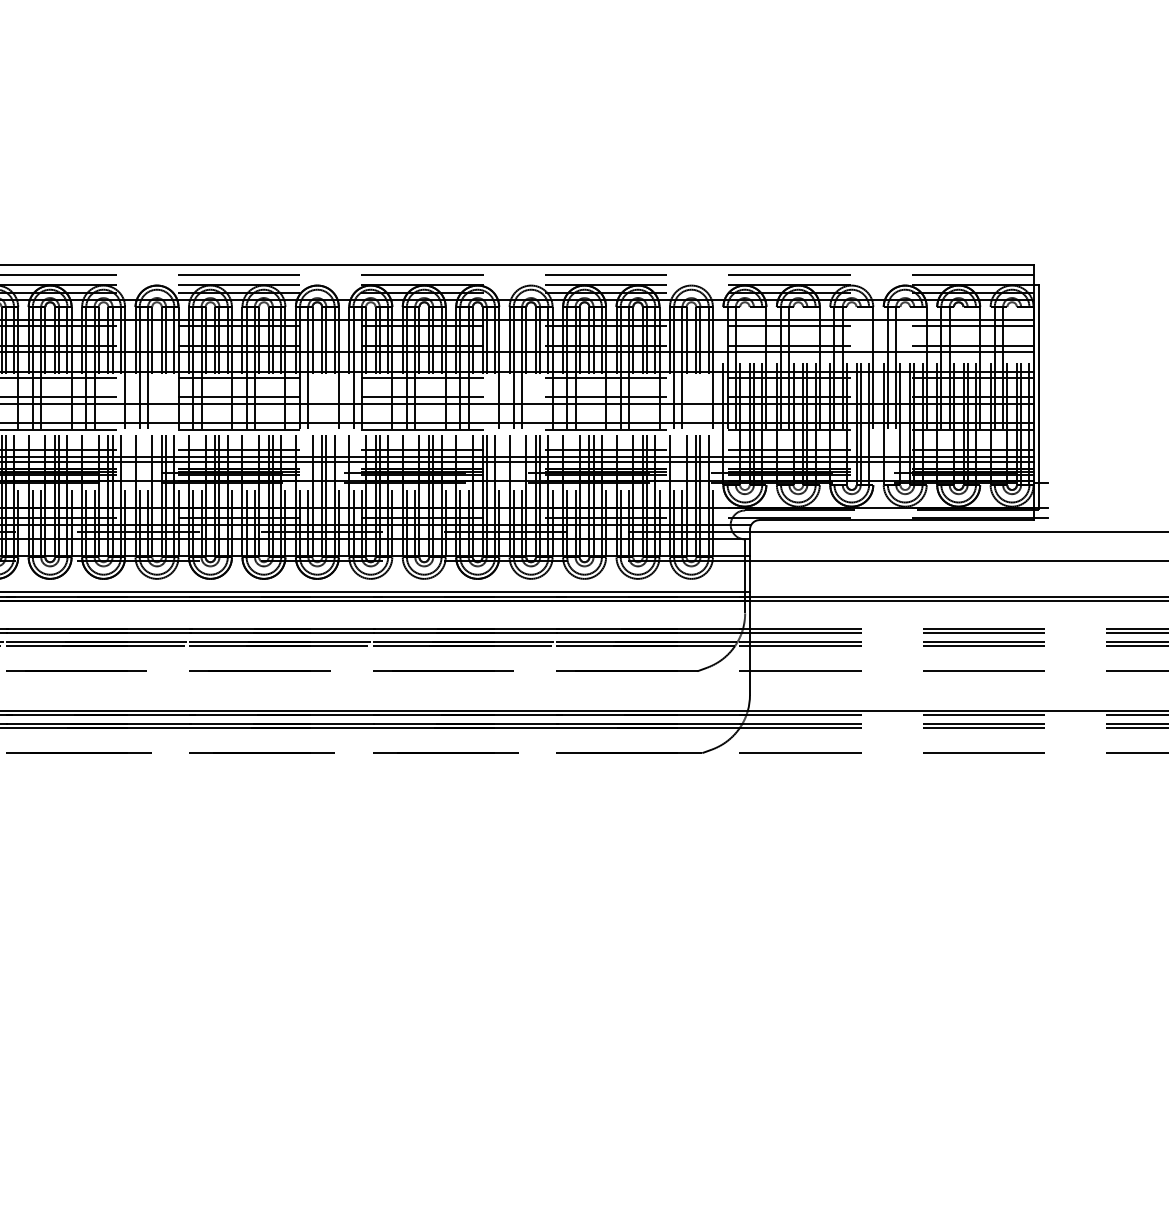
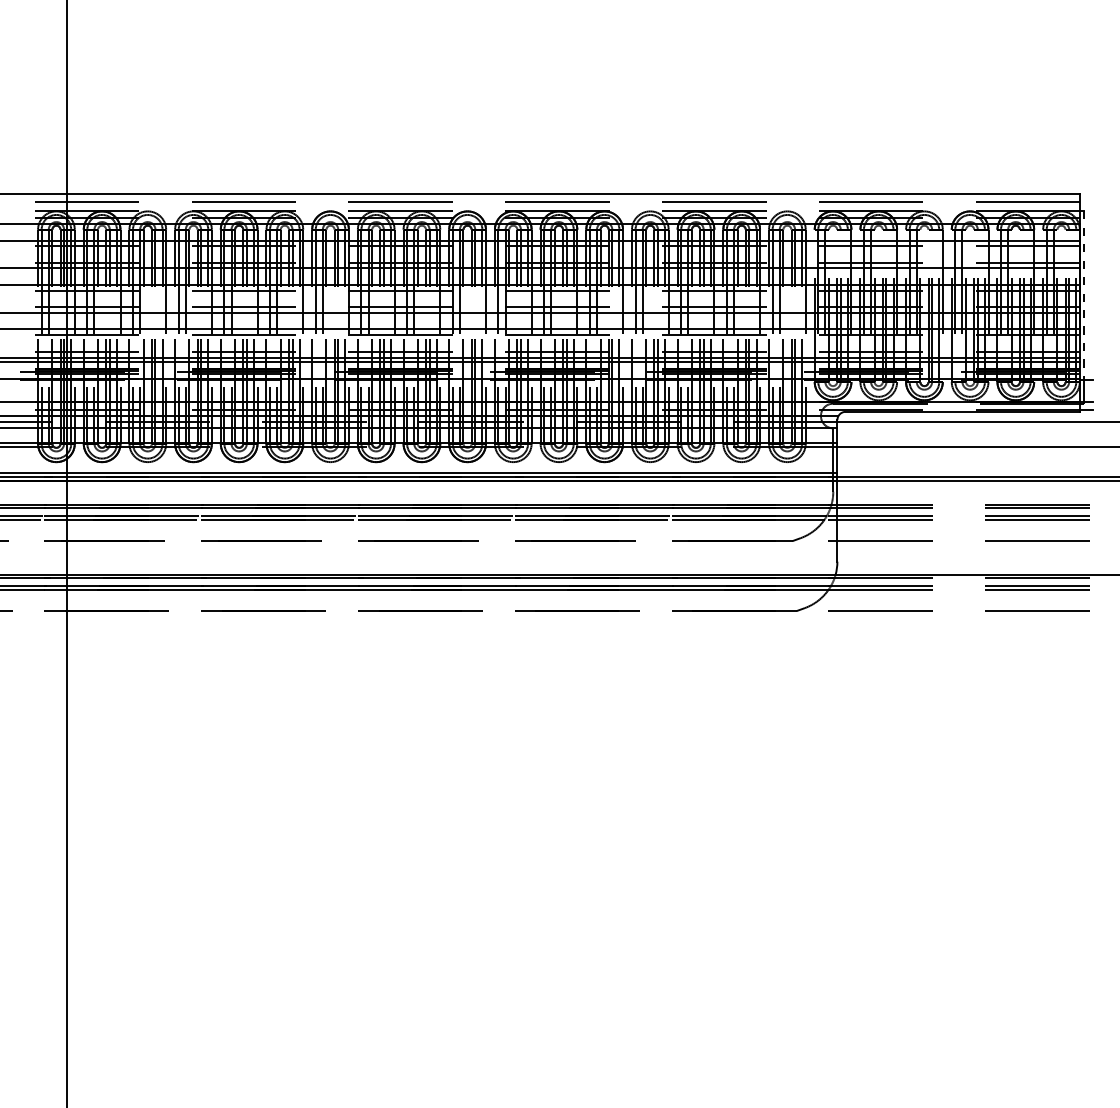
line: (1039, 385) -> (1084, 296), solid -> dashed

